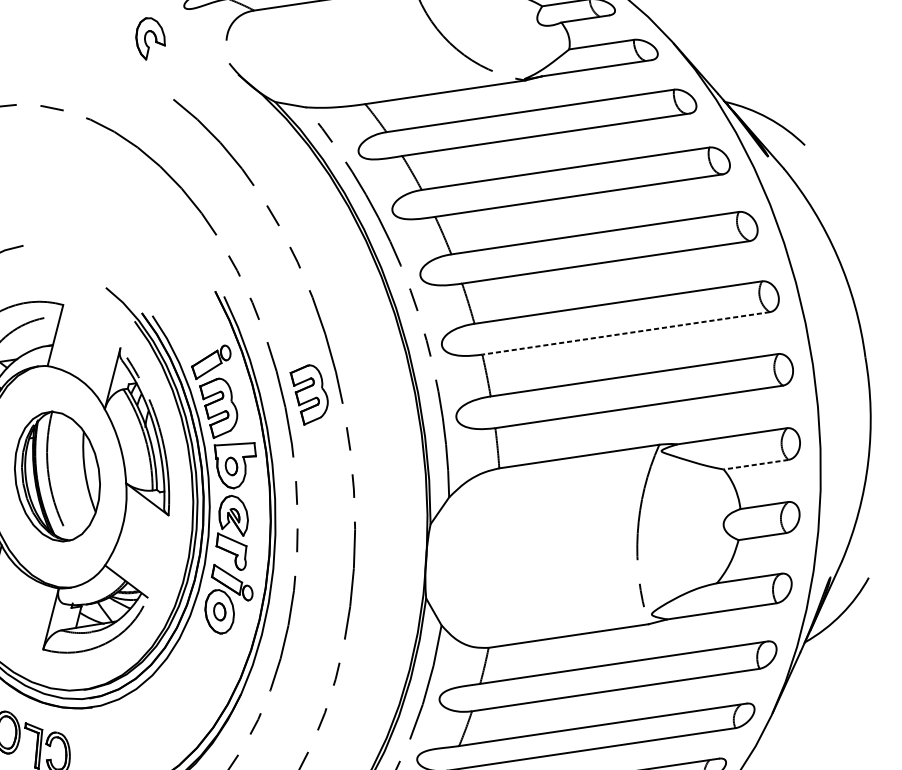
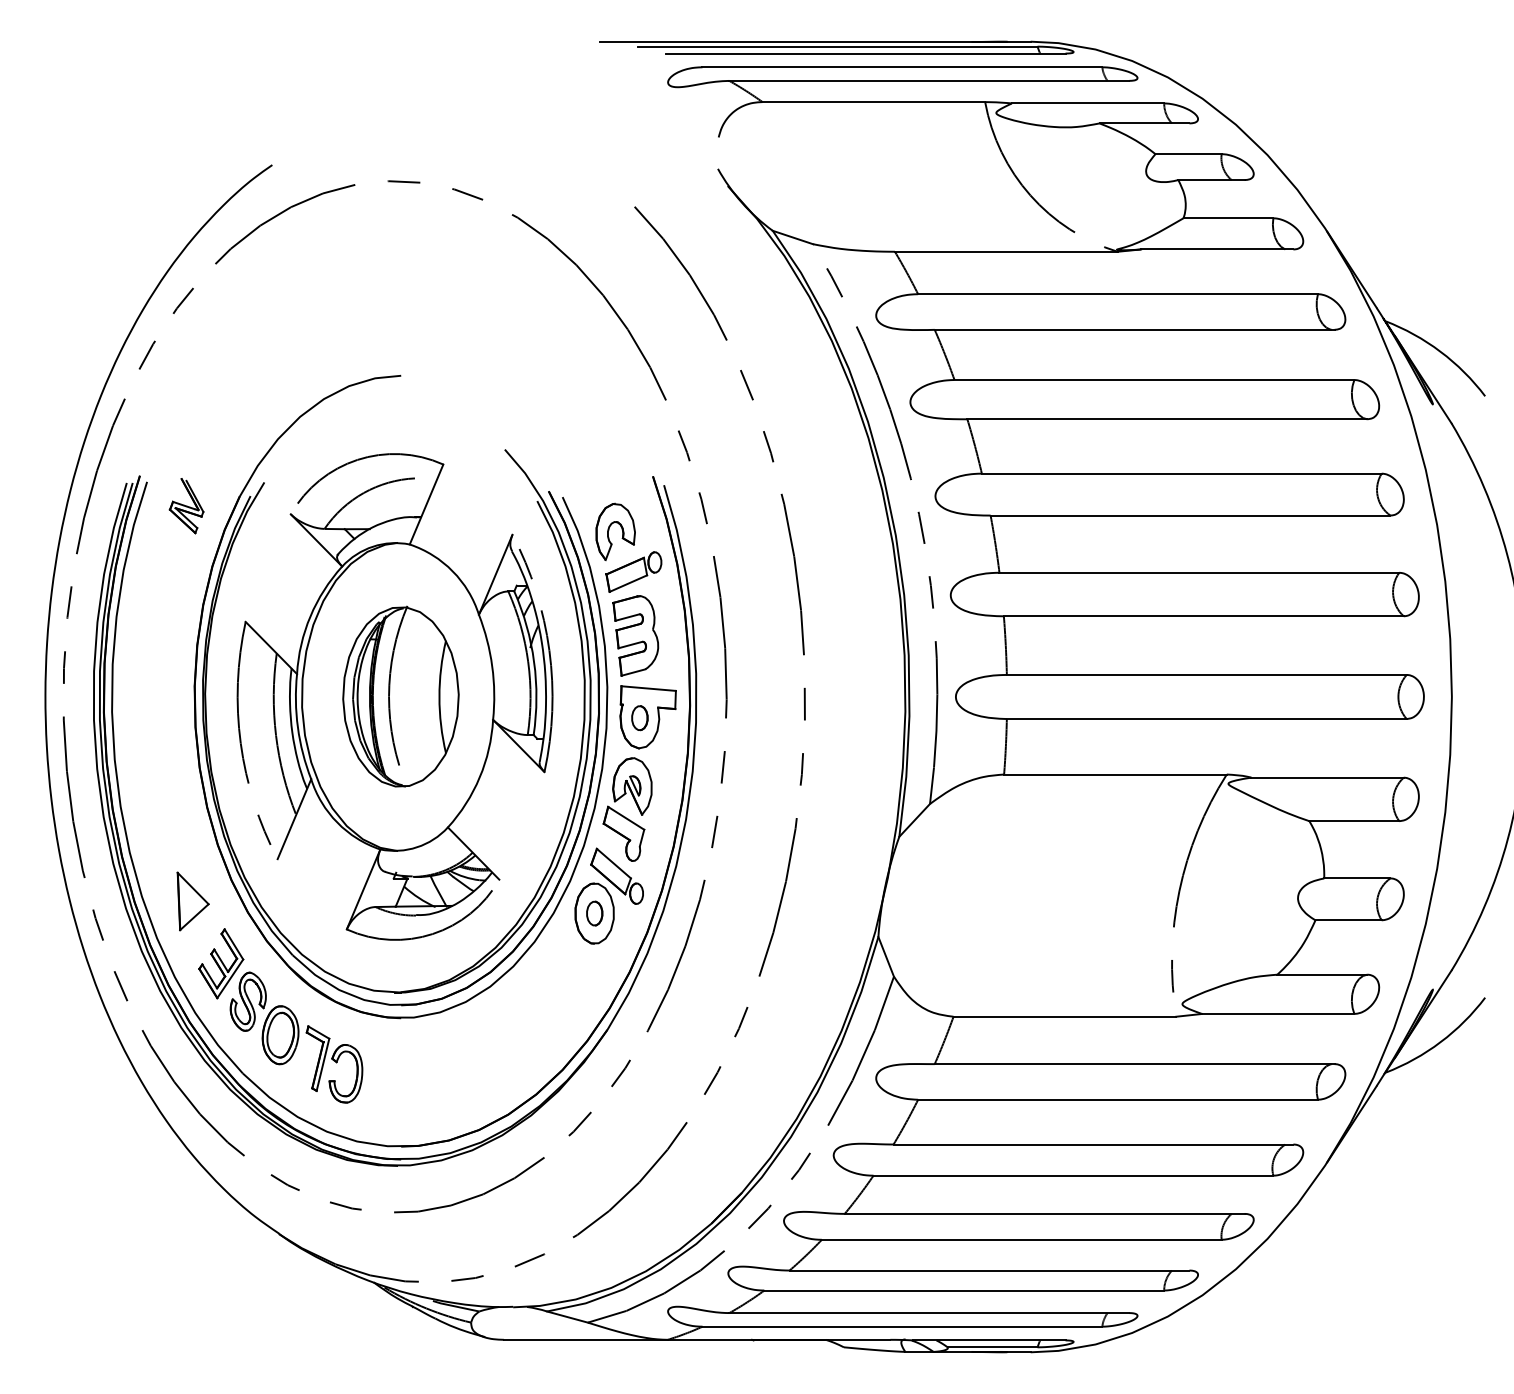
part: (145, 37) -> (609, 530), moved
line: (625, 333) -> (1203, 616), dashed -> solid
part: (310, 394) -> (761, 635), removed
line: (756, 464) -> (1354, 821), dashed -> solid

